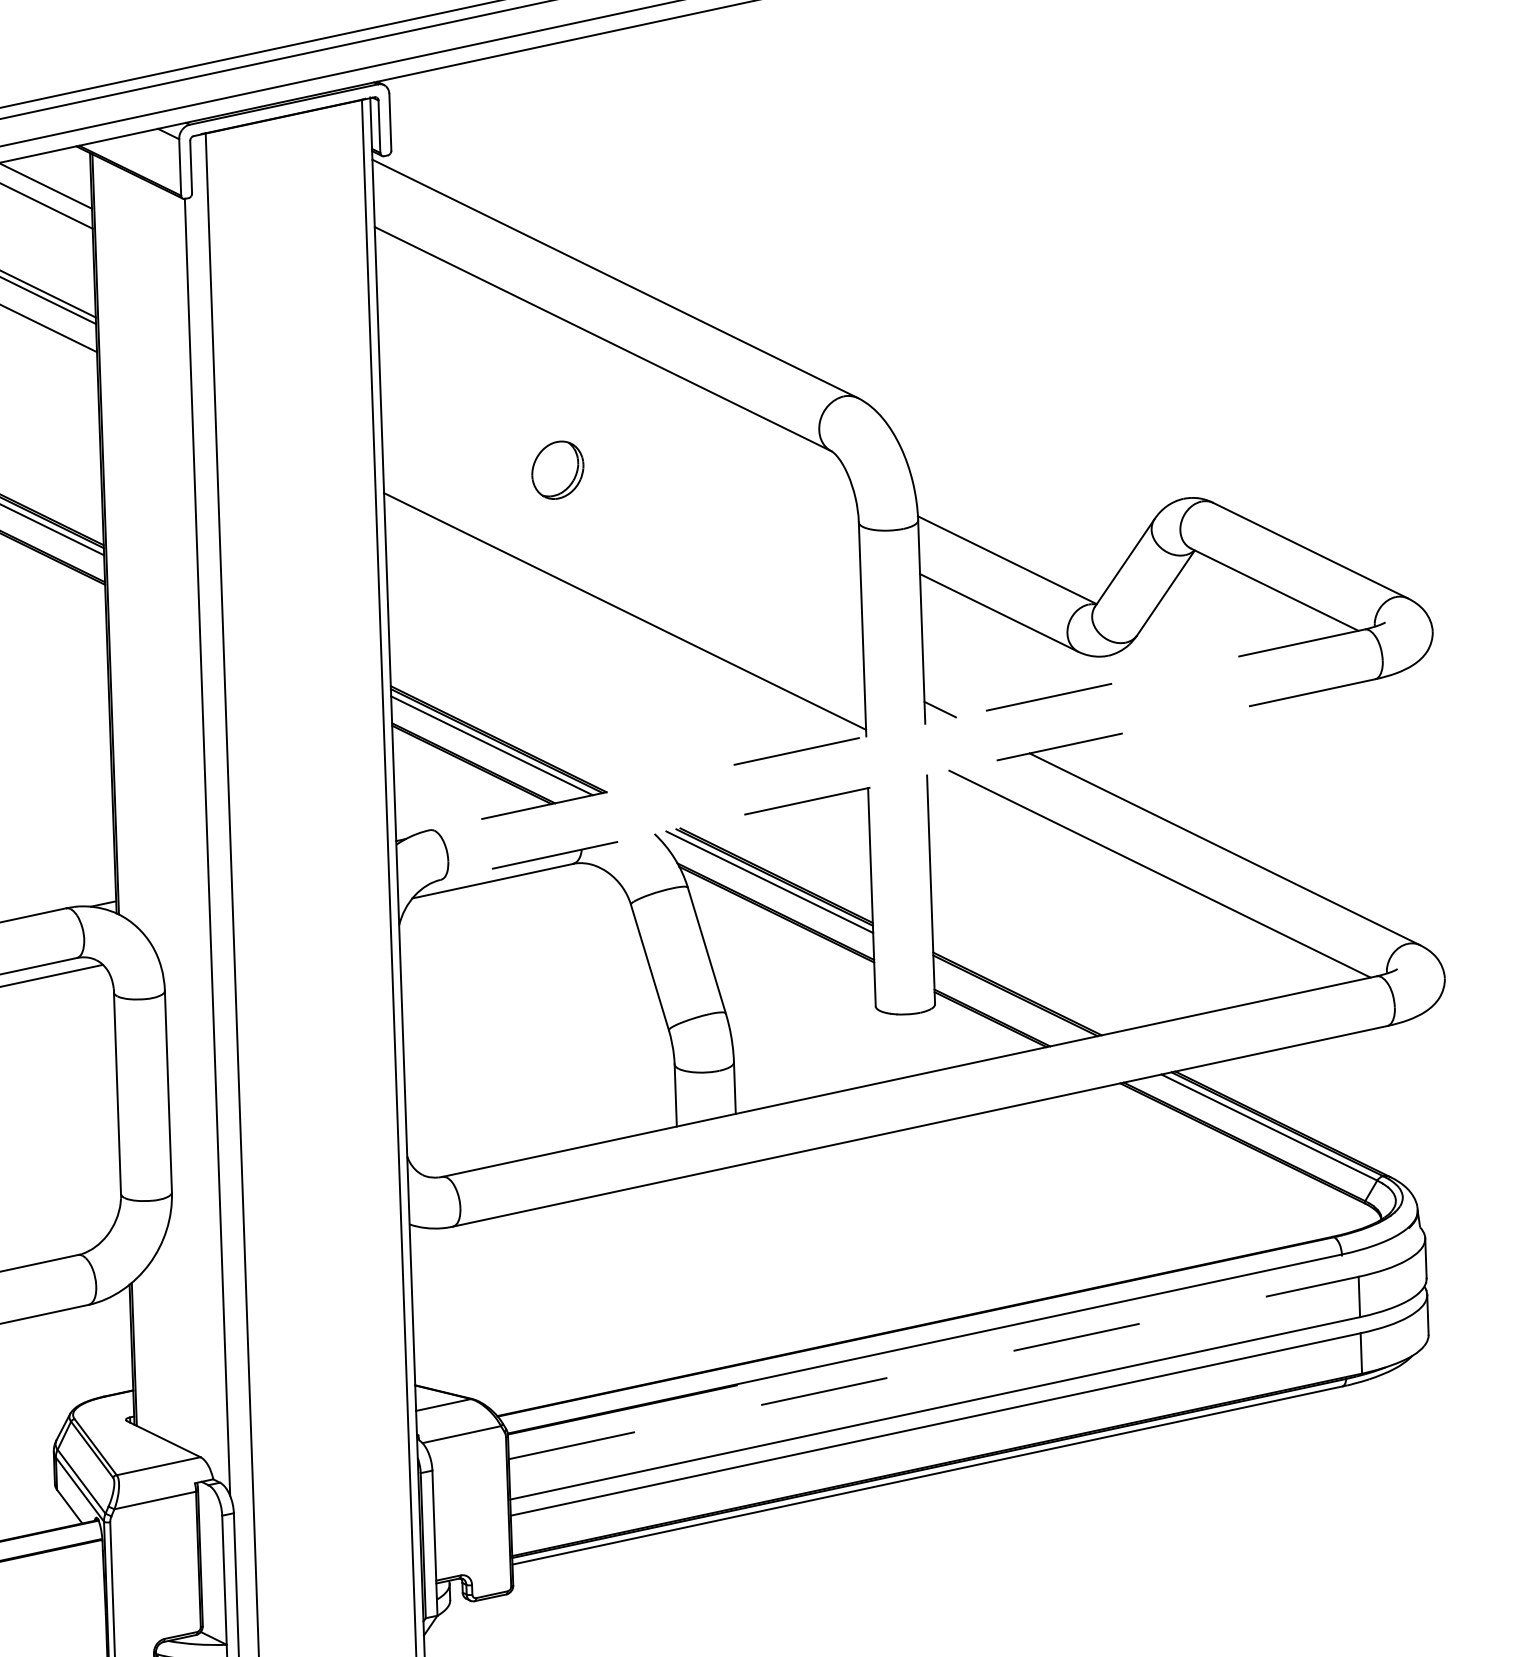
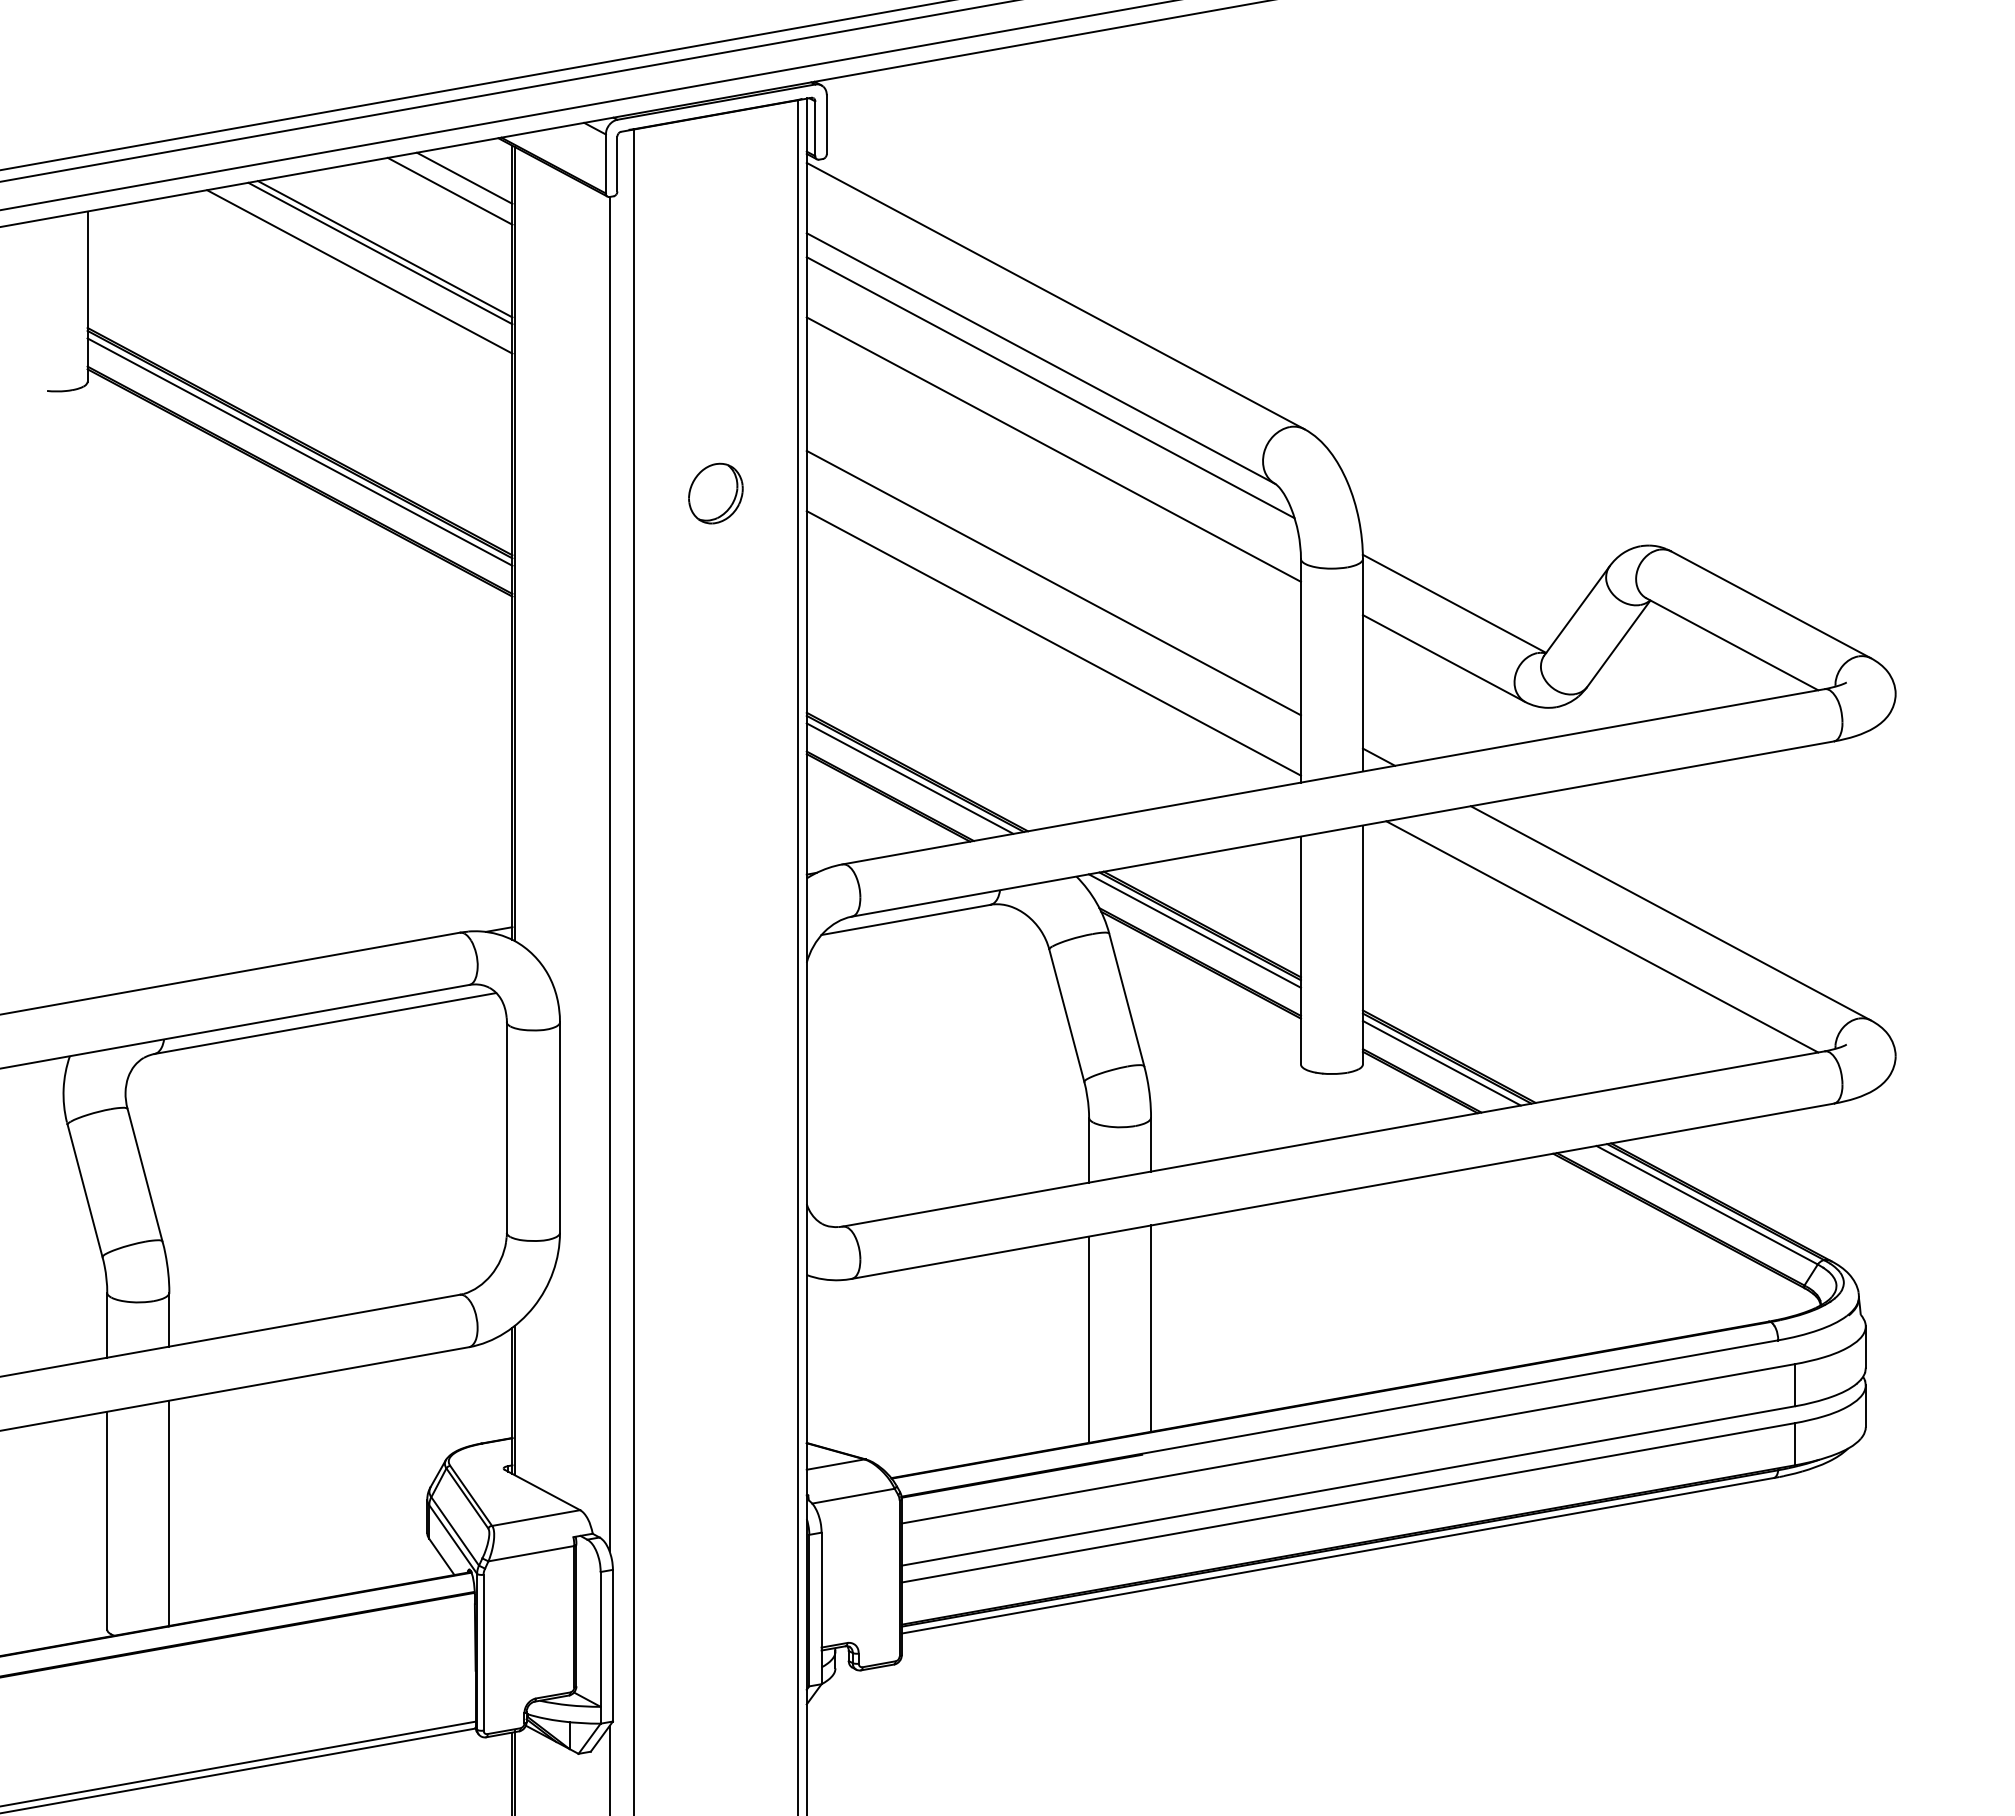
line: (613, 366) -> (1050, 387), added
line: (618, 425) -> (1053, 449), added
part: (557, 470) -> (715, 493), moved
line: (622, 553) -> (1053, 582), added
line: (897, 729) -> (1333, 776), dashed -> solid
line: (907, 780) -> (1342, 829), dashed -> solid
line: (1010, 999) -> (1441, 1062), added
line: (741, 1264) -> (1151, 1328), added
line: (682, 1276) -> (1089, 1339), added
line: (933, 1367) -> (1348, 1443), dashed -> solid

